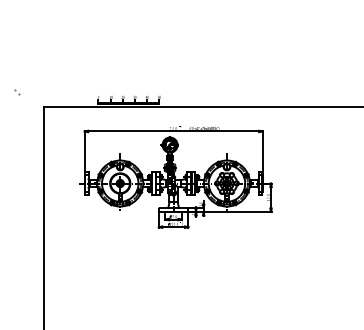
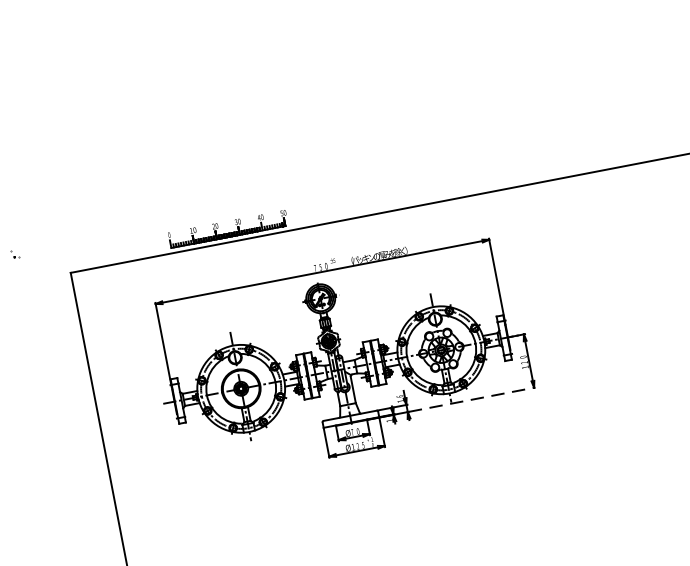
line: (237, 211) -> (471, 398), solid -> dashed

